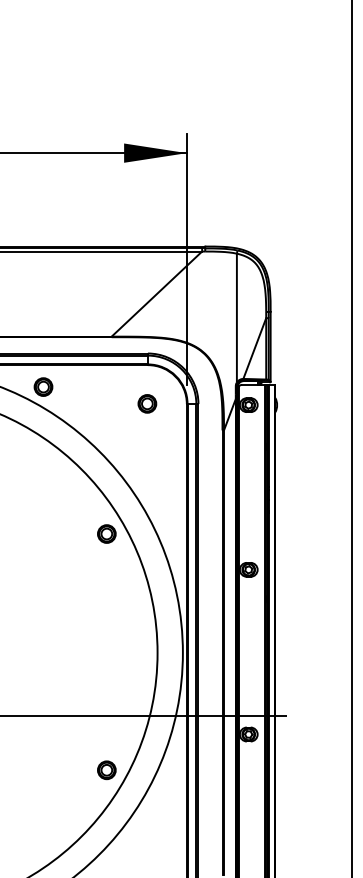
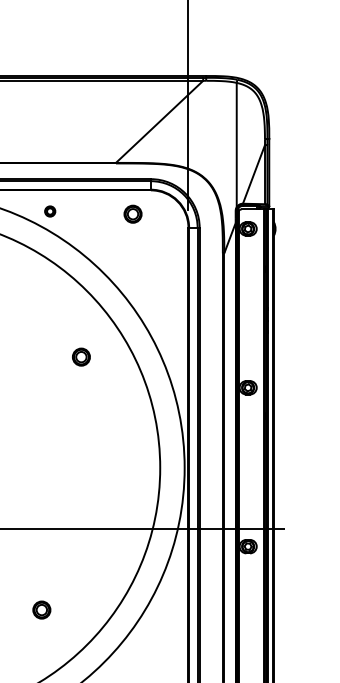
part: (43, 386) -> (50, 210), size x0.6
part: (147, 403) -> (133, 213), moved
part: (106, 533) -> (81, 356), moved
part: (106, 770) -> (41, 610), moved

